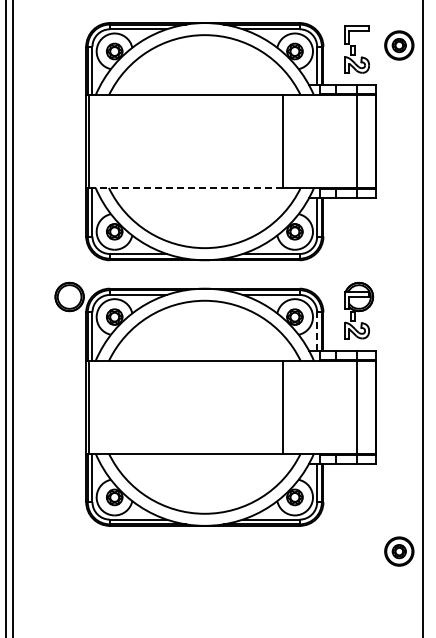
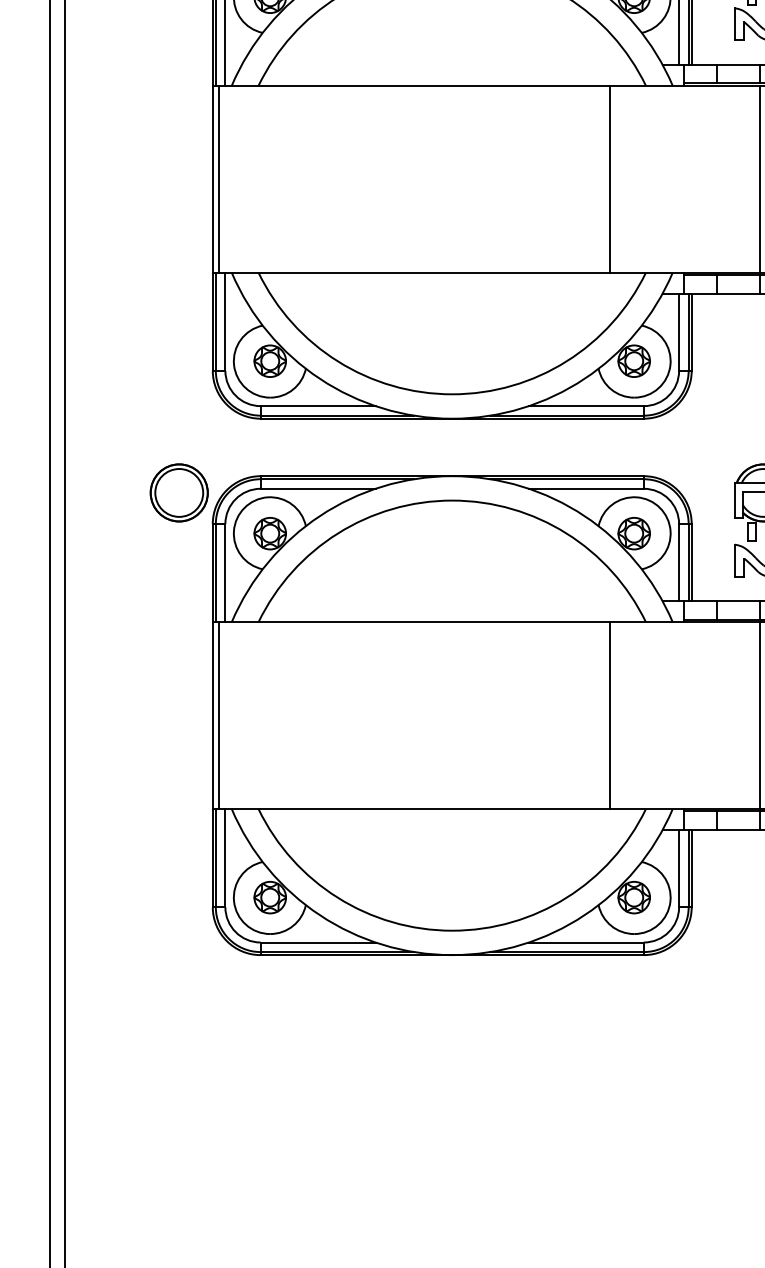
line: (186, 187) -> (415, 271), dashed -> solid
line: (317, 331) -> (679, 562), dashed -> solid

